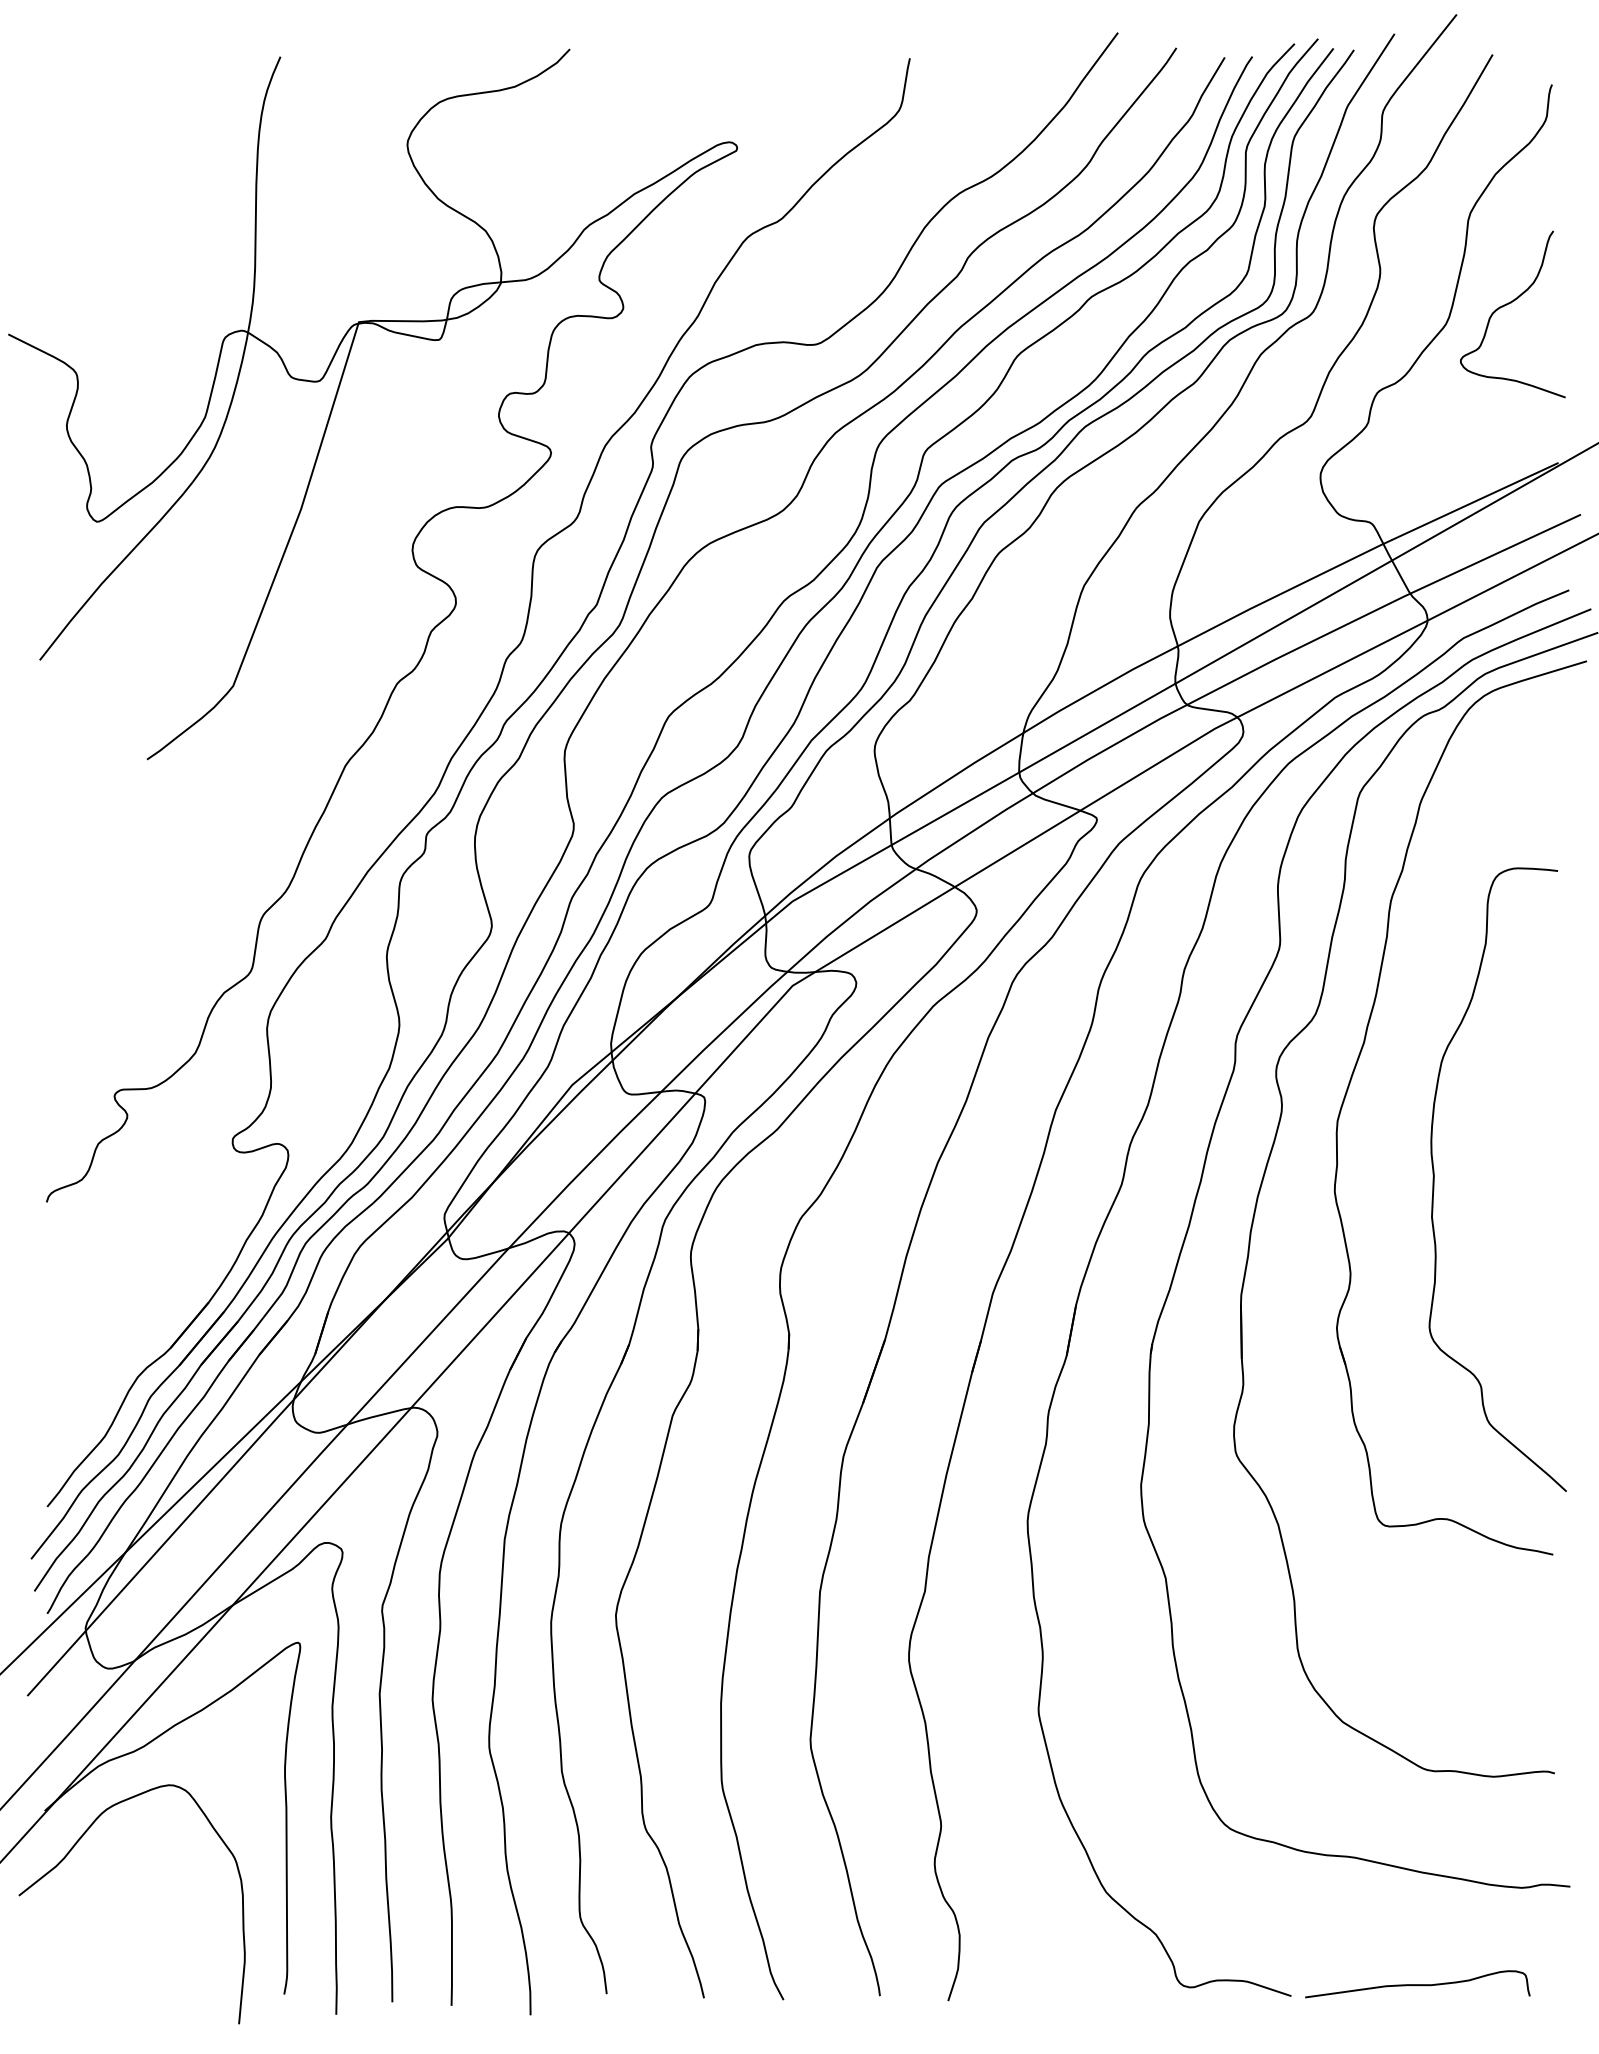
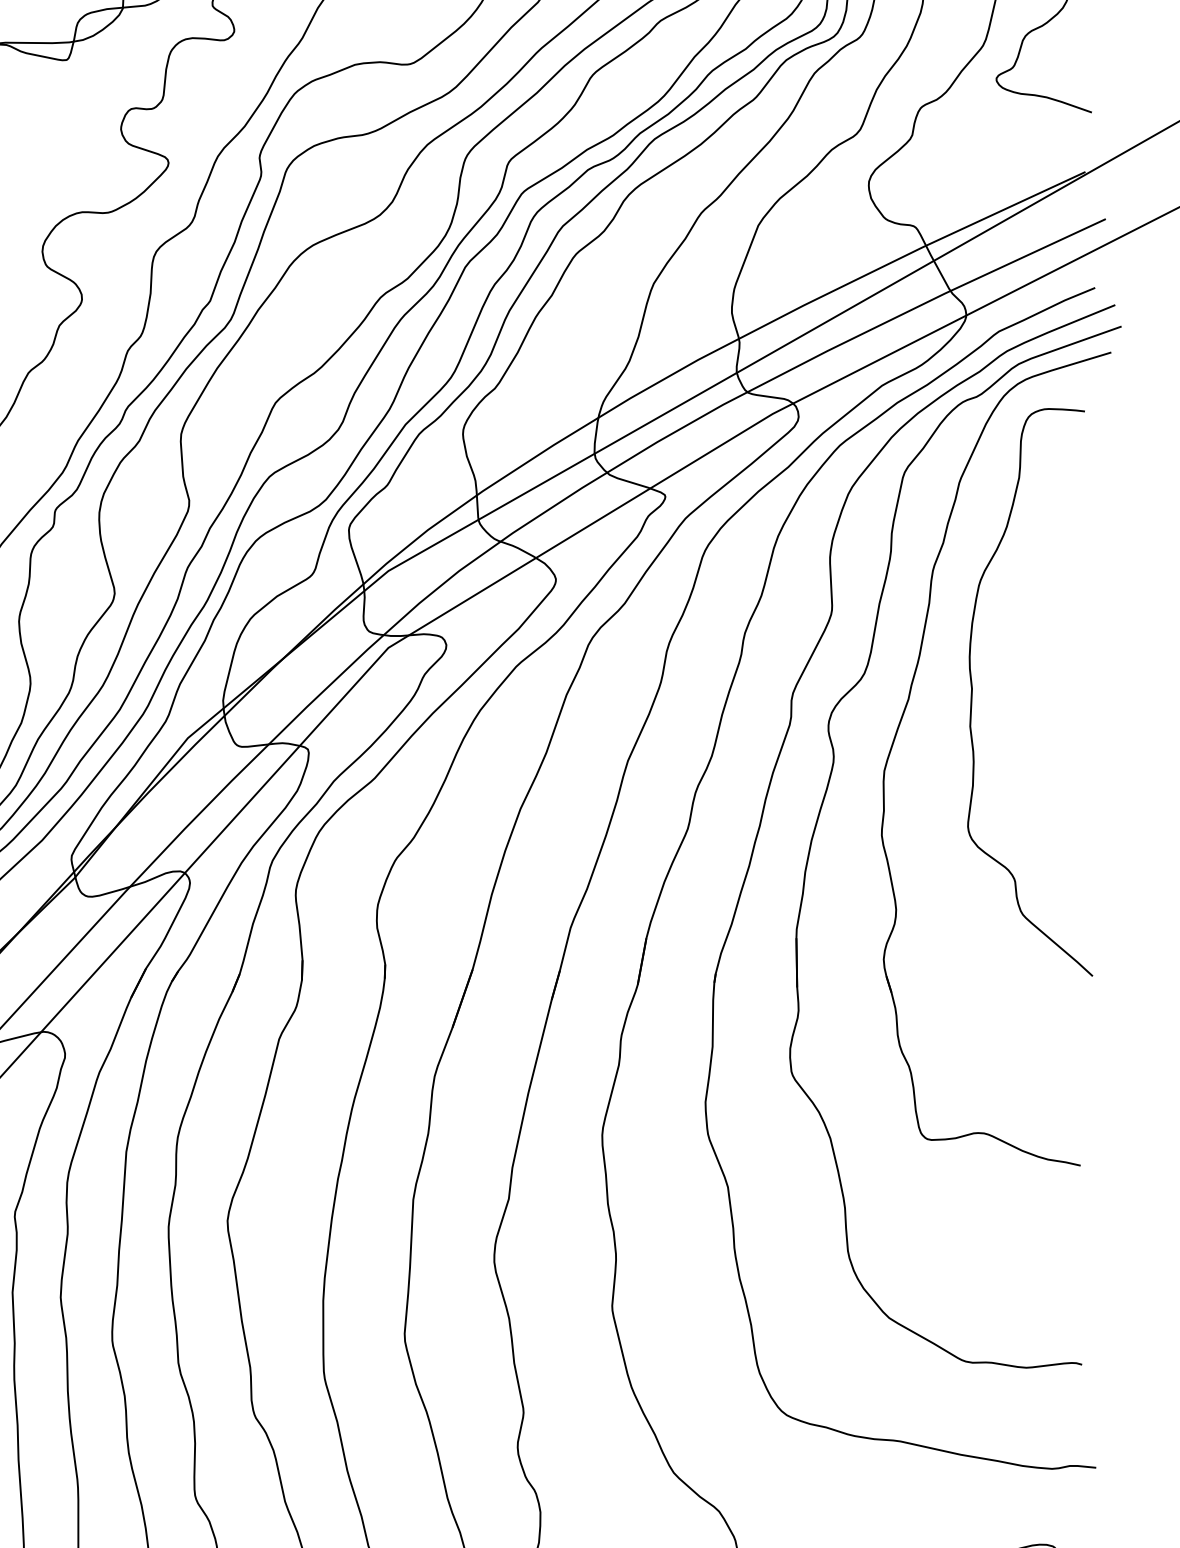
curve: (1434, 1179) -> (972, 692), moved

